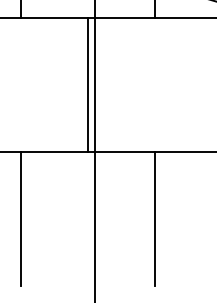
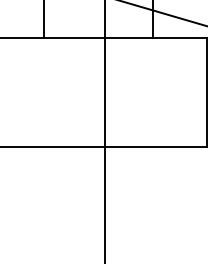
line: (87, 84) -> (98, 92), removed
line: (21, 217) -> (44, 200), removed
line: (155, 217) -> (153, 200), removed

